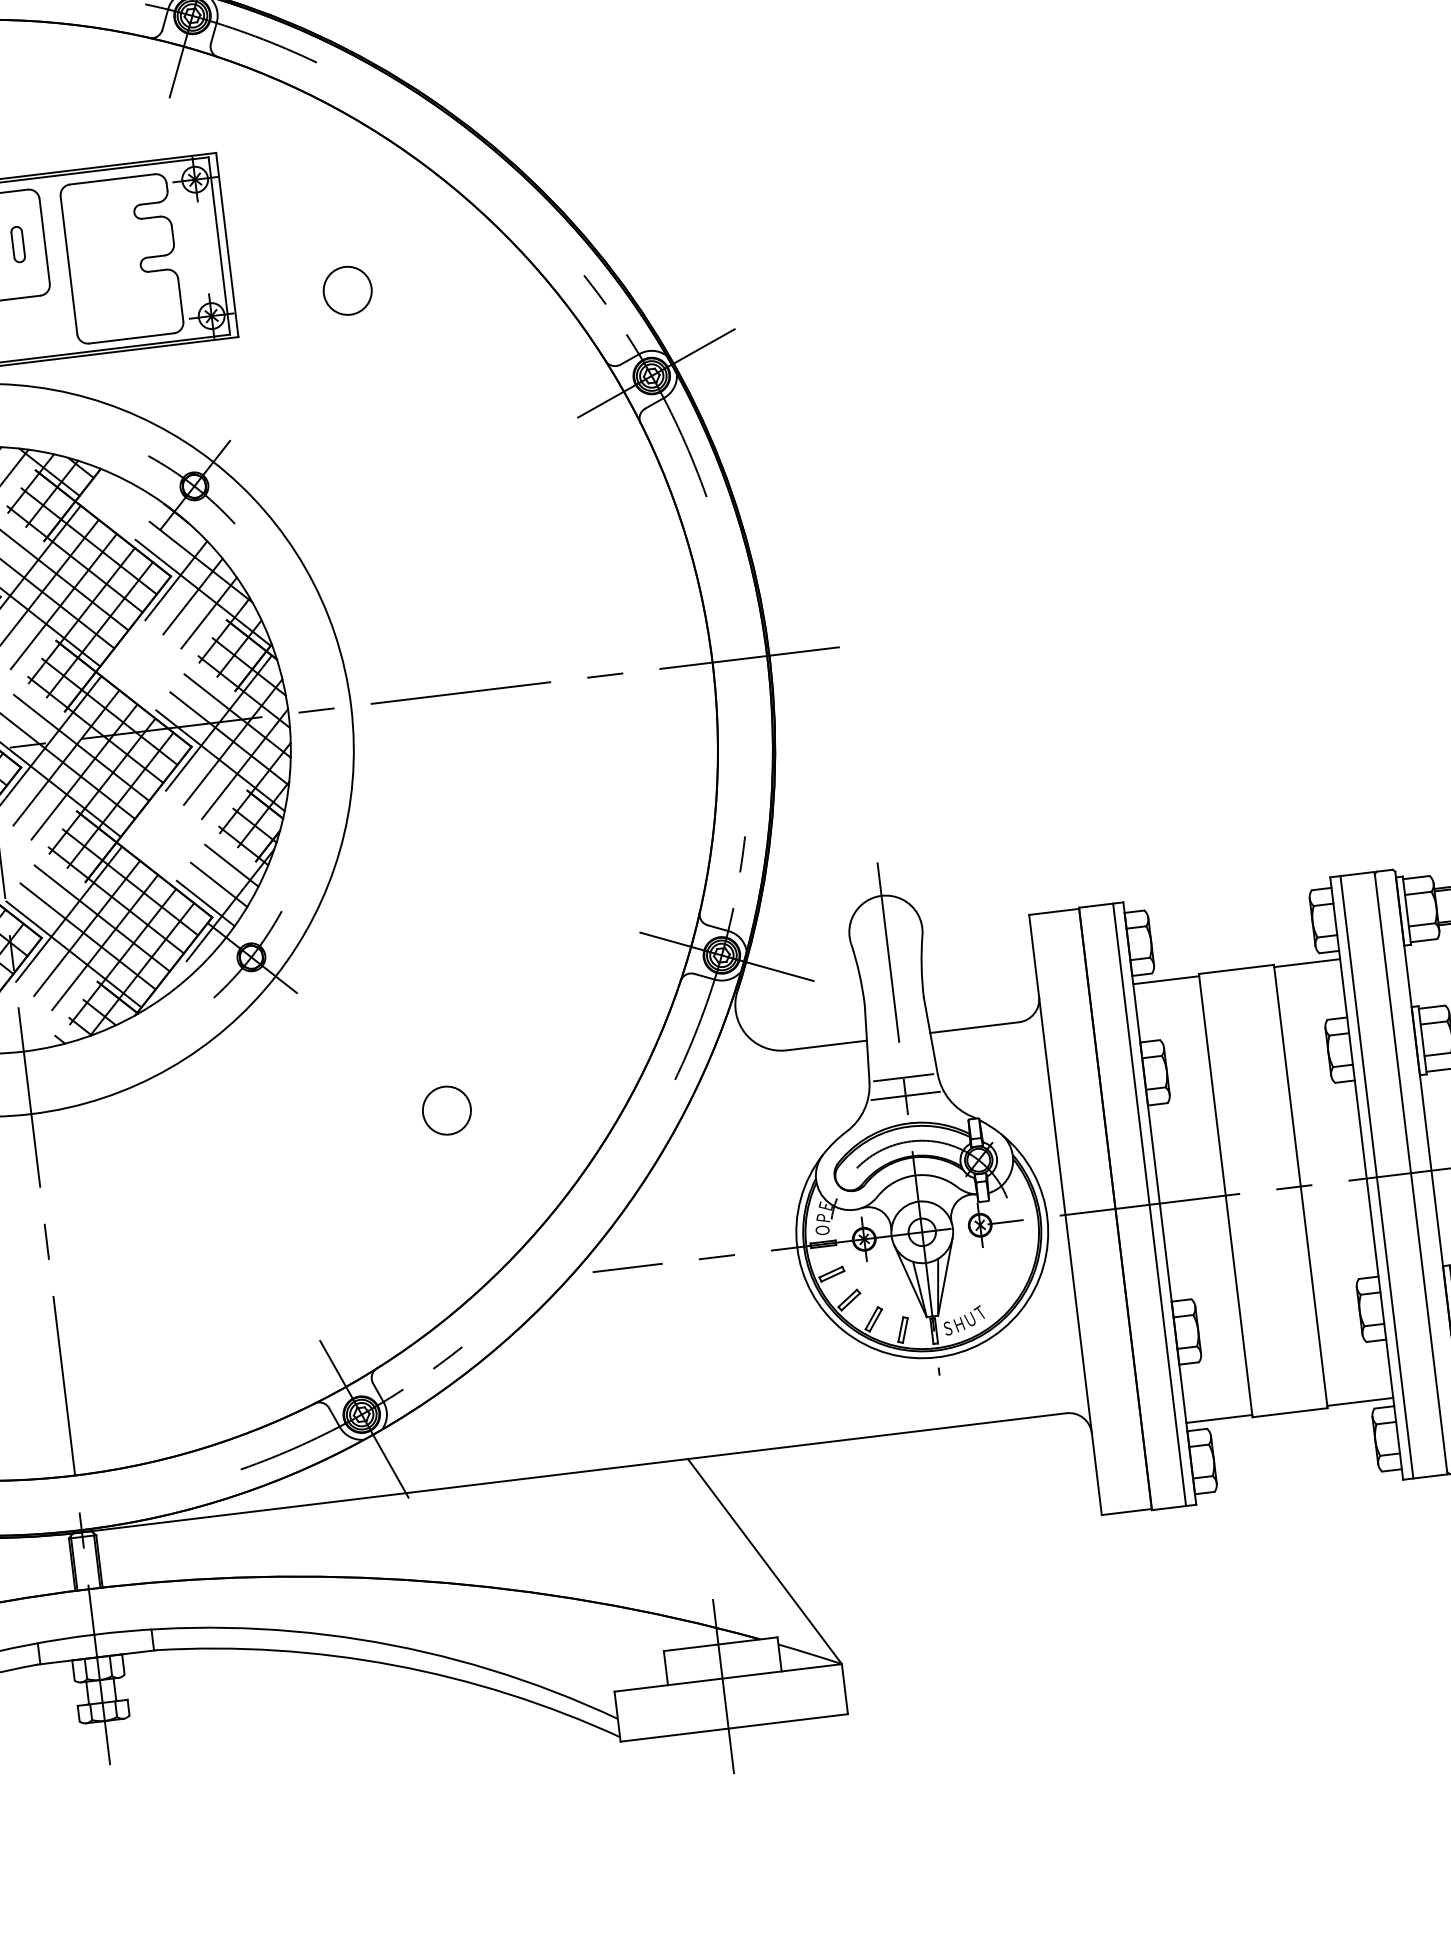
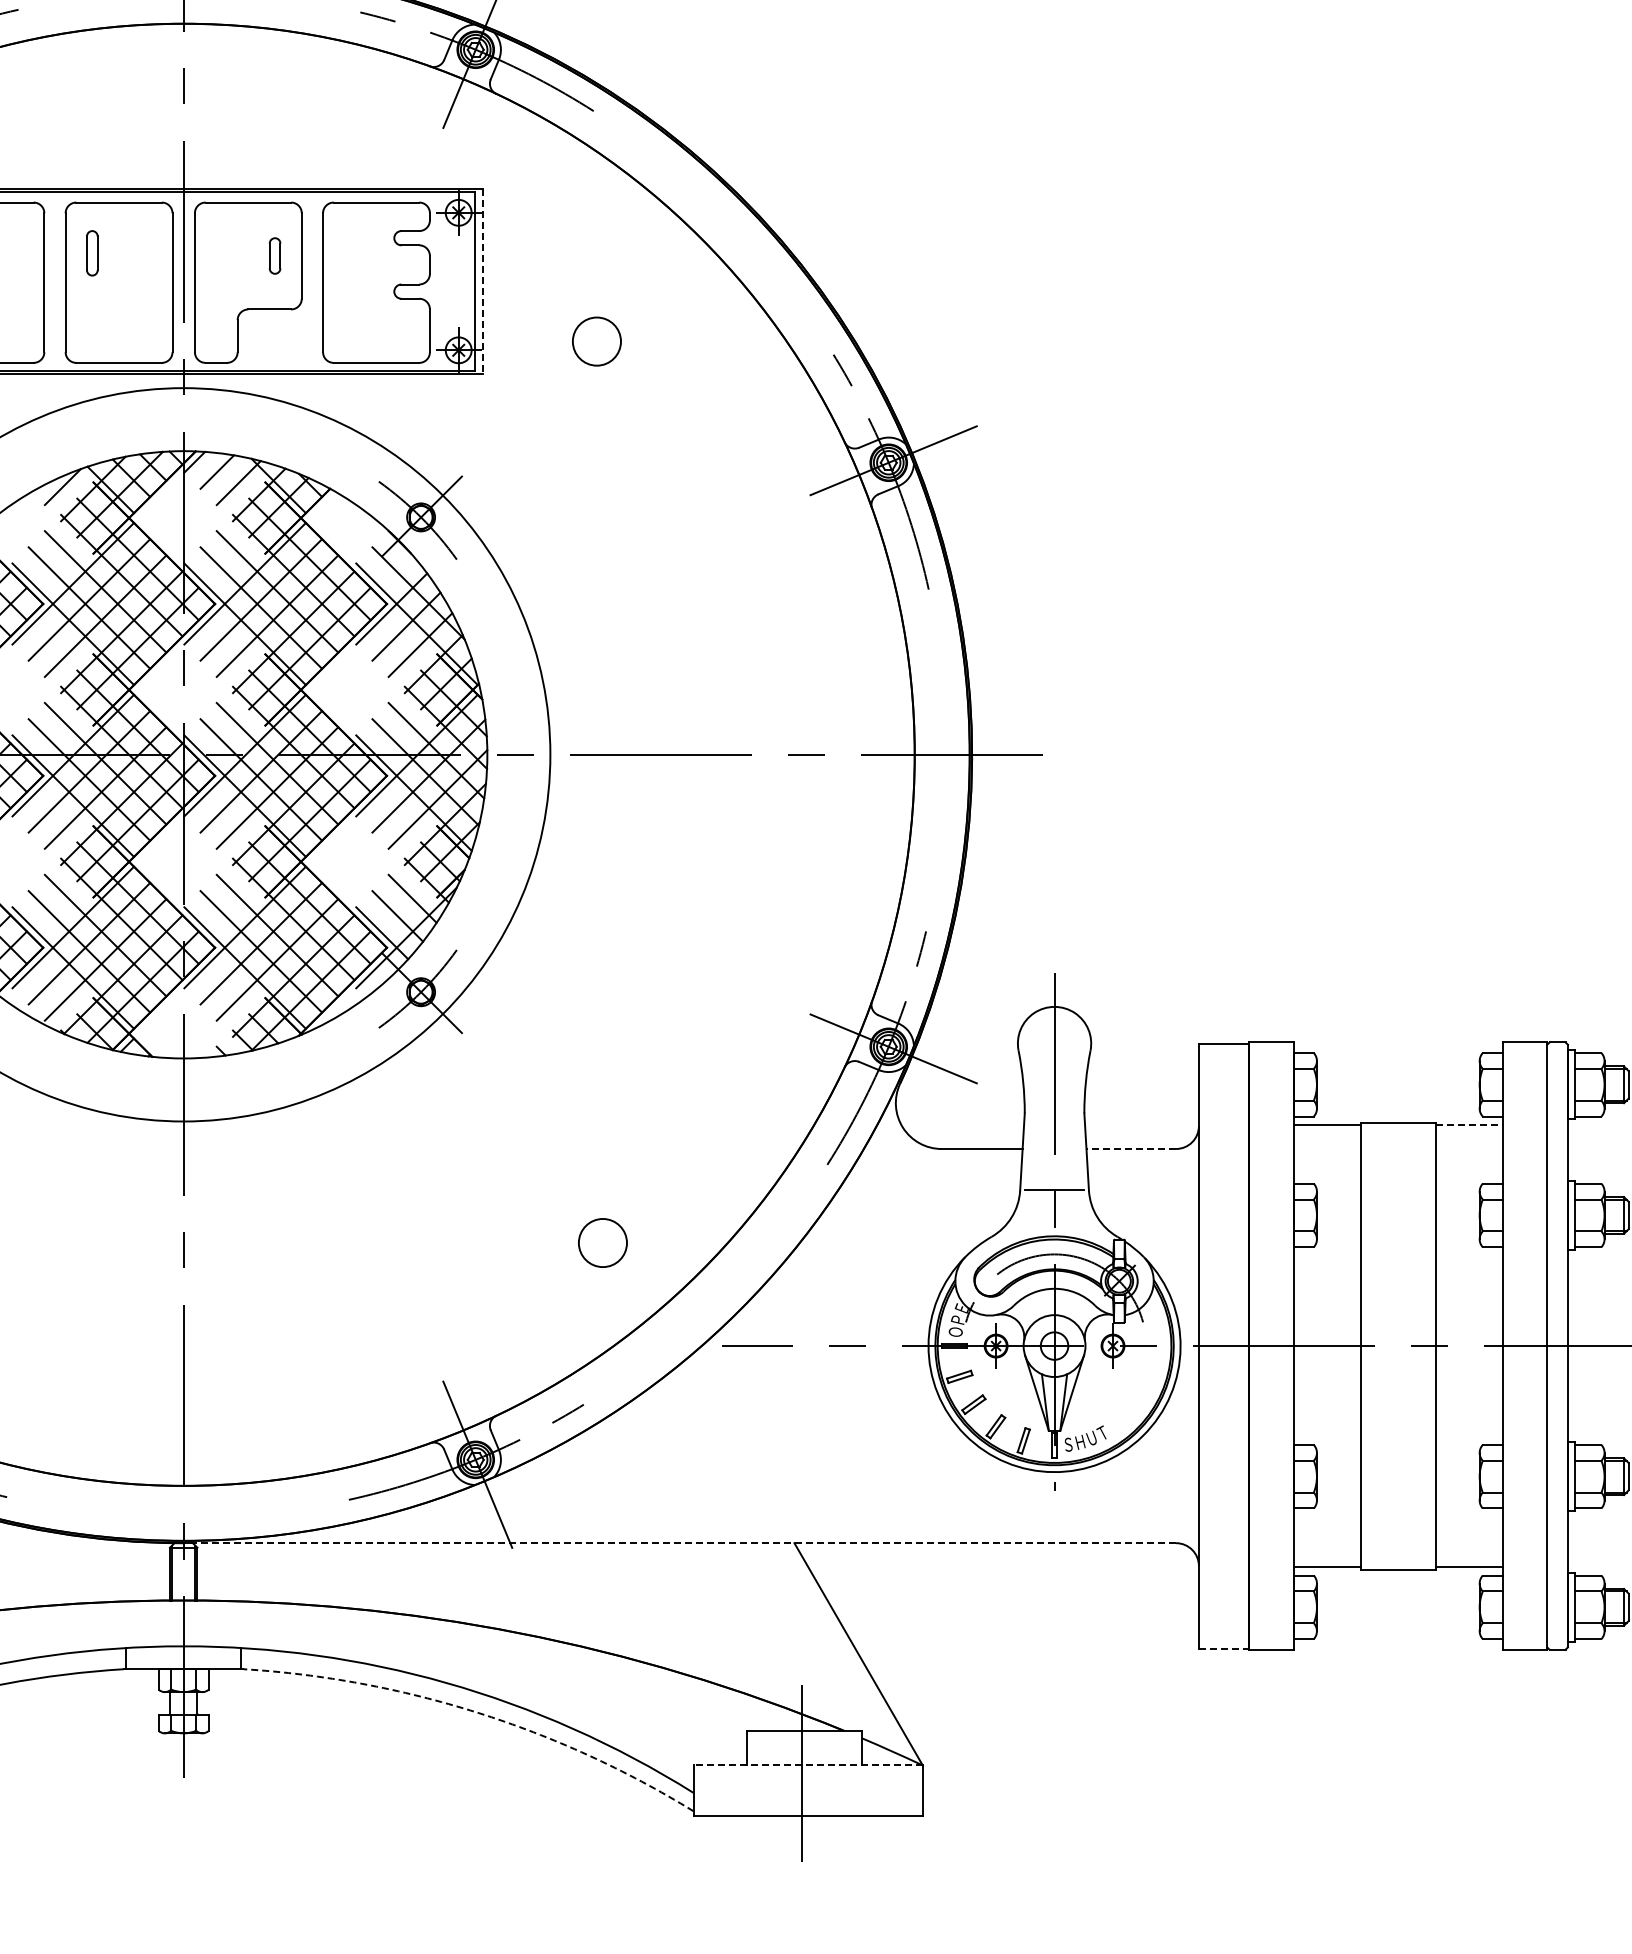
line: (227, 244) -> (482, 281), solid -> dashed
line: (1307, 962) -> (1469, 1124), solid -> dashed
line: (974, 1028) -> (1131, 1149), solid -> dashed
line: (905, 1095) -> (1054, 1208), removed
circle: (446, 1110) -> (602, 1242), moved
line: (1376, 1176) -> (1512, 1345), removed
line: (1149, 1204) -> (1283, 1345), removed
line: (573, 1473) -> (679, 1543), solid -> dashed
line: (1127, 1511) -> (1224, 1648), solid -> dashed
arc: (393, 1665) -> (477, 1712), solid -> dashed
line: (728, 1677) -> (808, 1765), solid -> dashed

